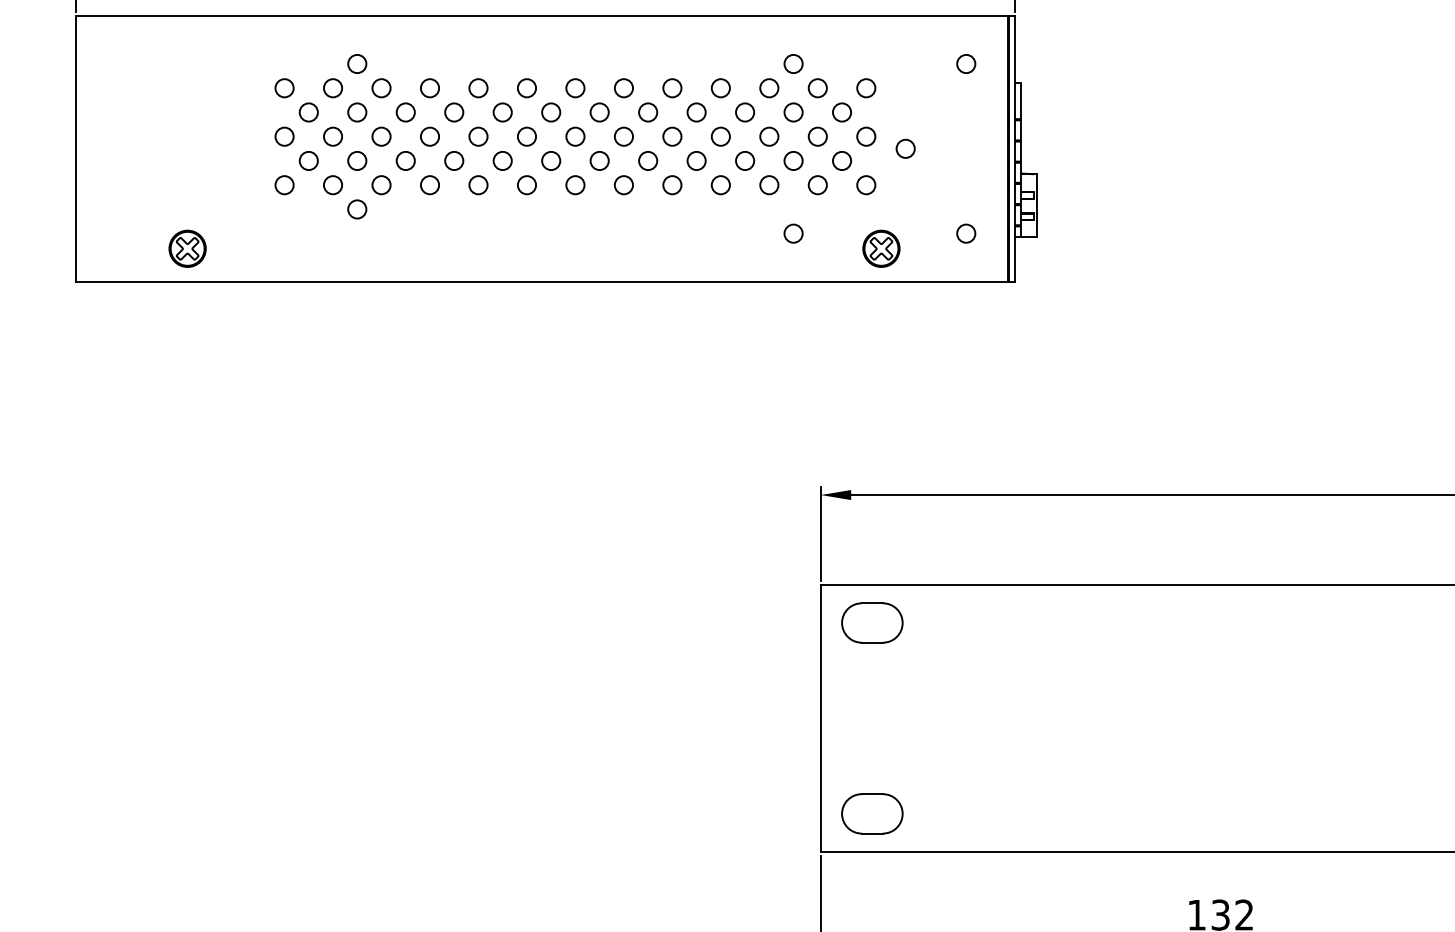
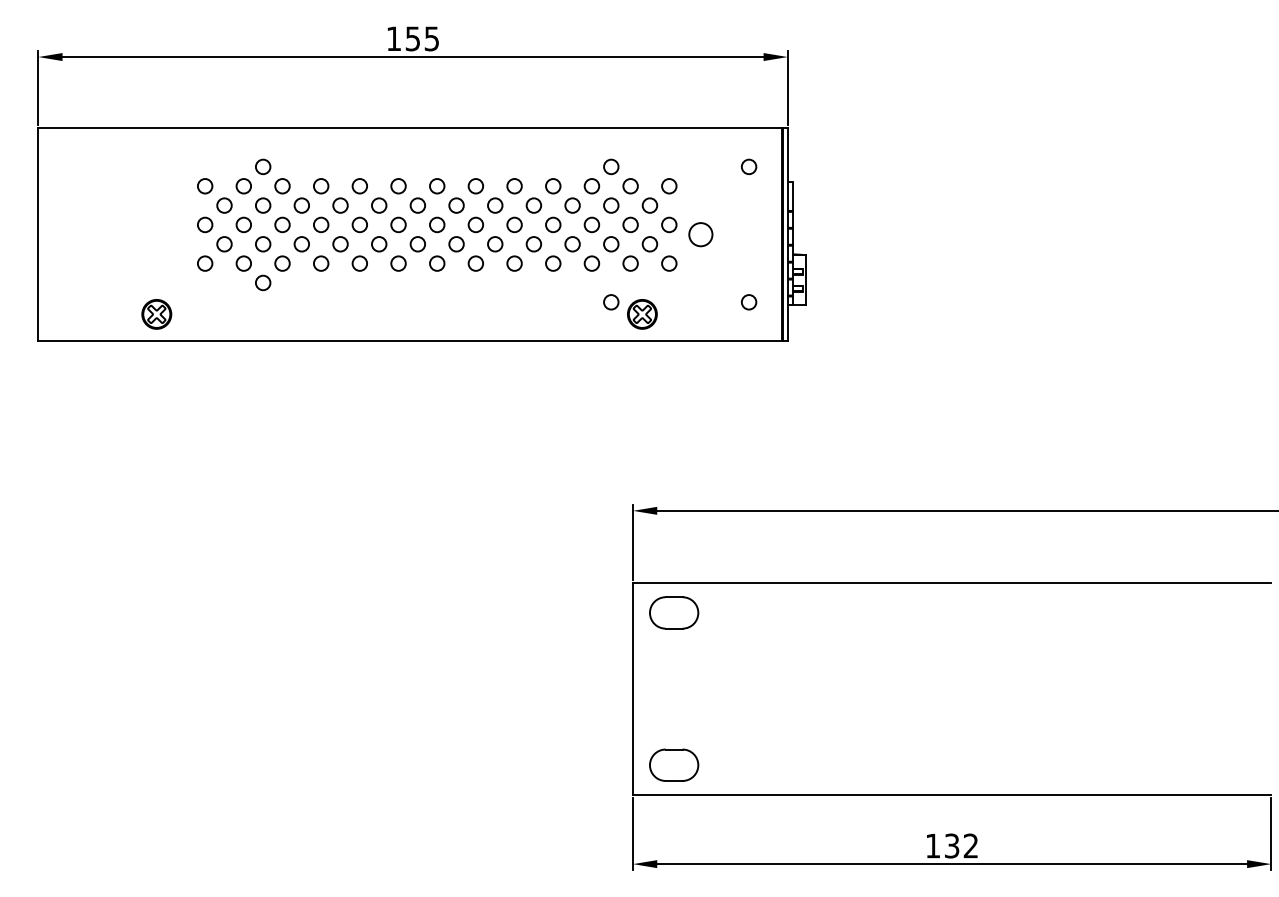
circle: (905, 148) -> (700, 234), size x1.6
part: (187, 248) -> (156, 314), moved
part: (881, 248) -> (642, 314), moved

